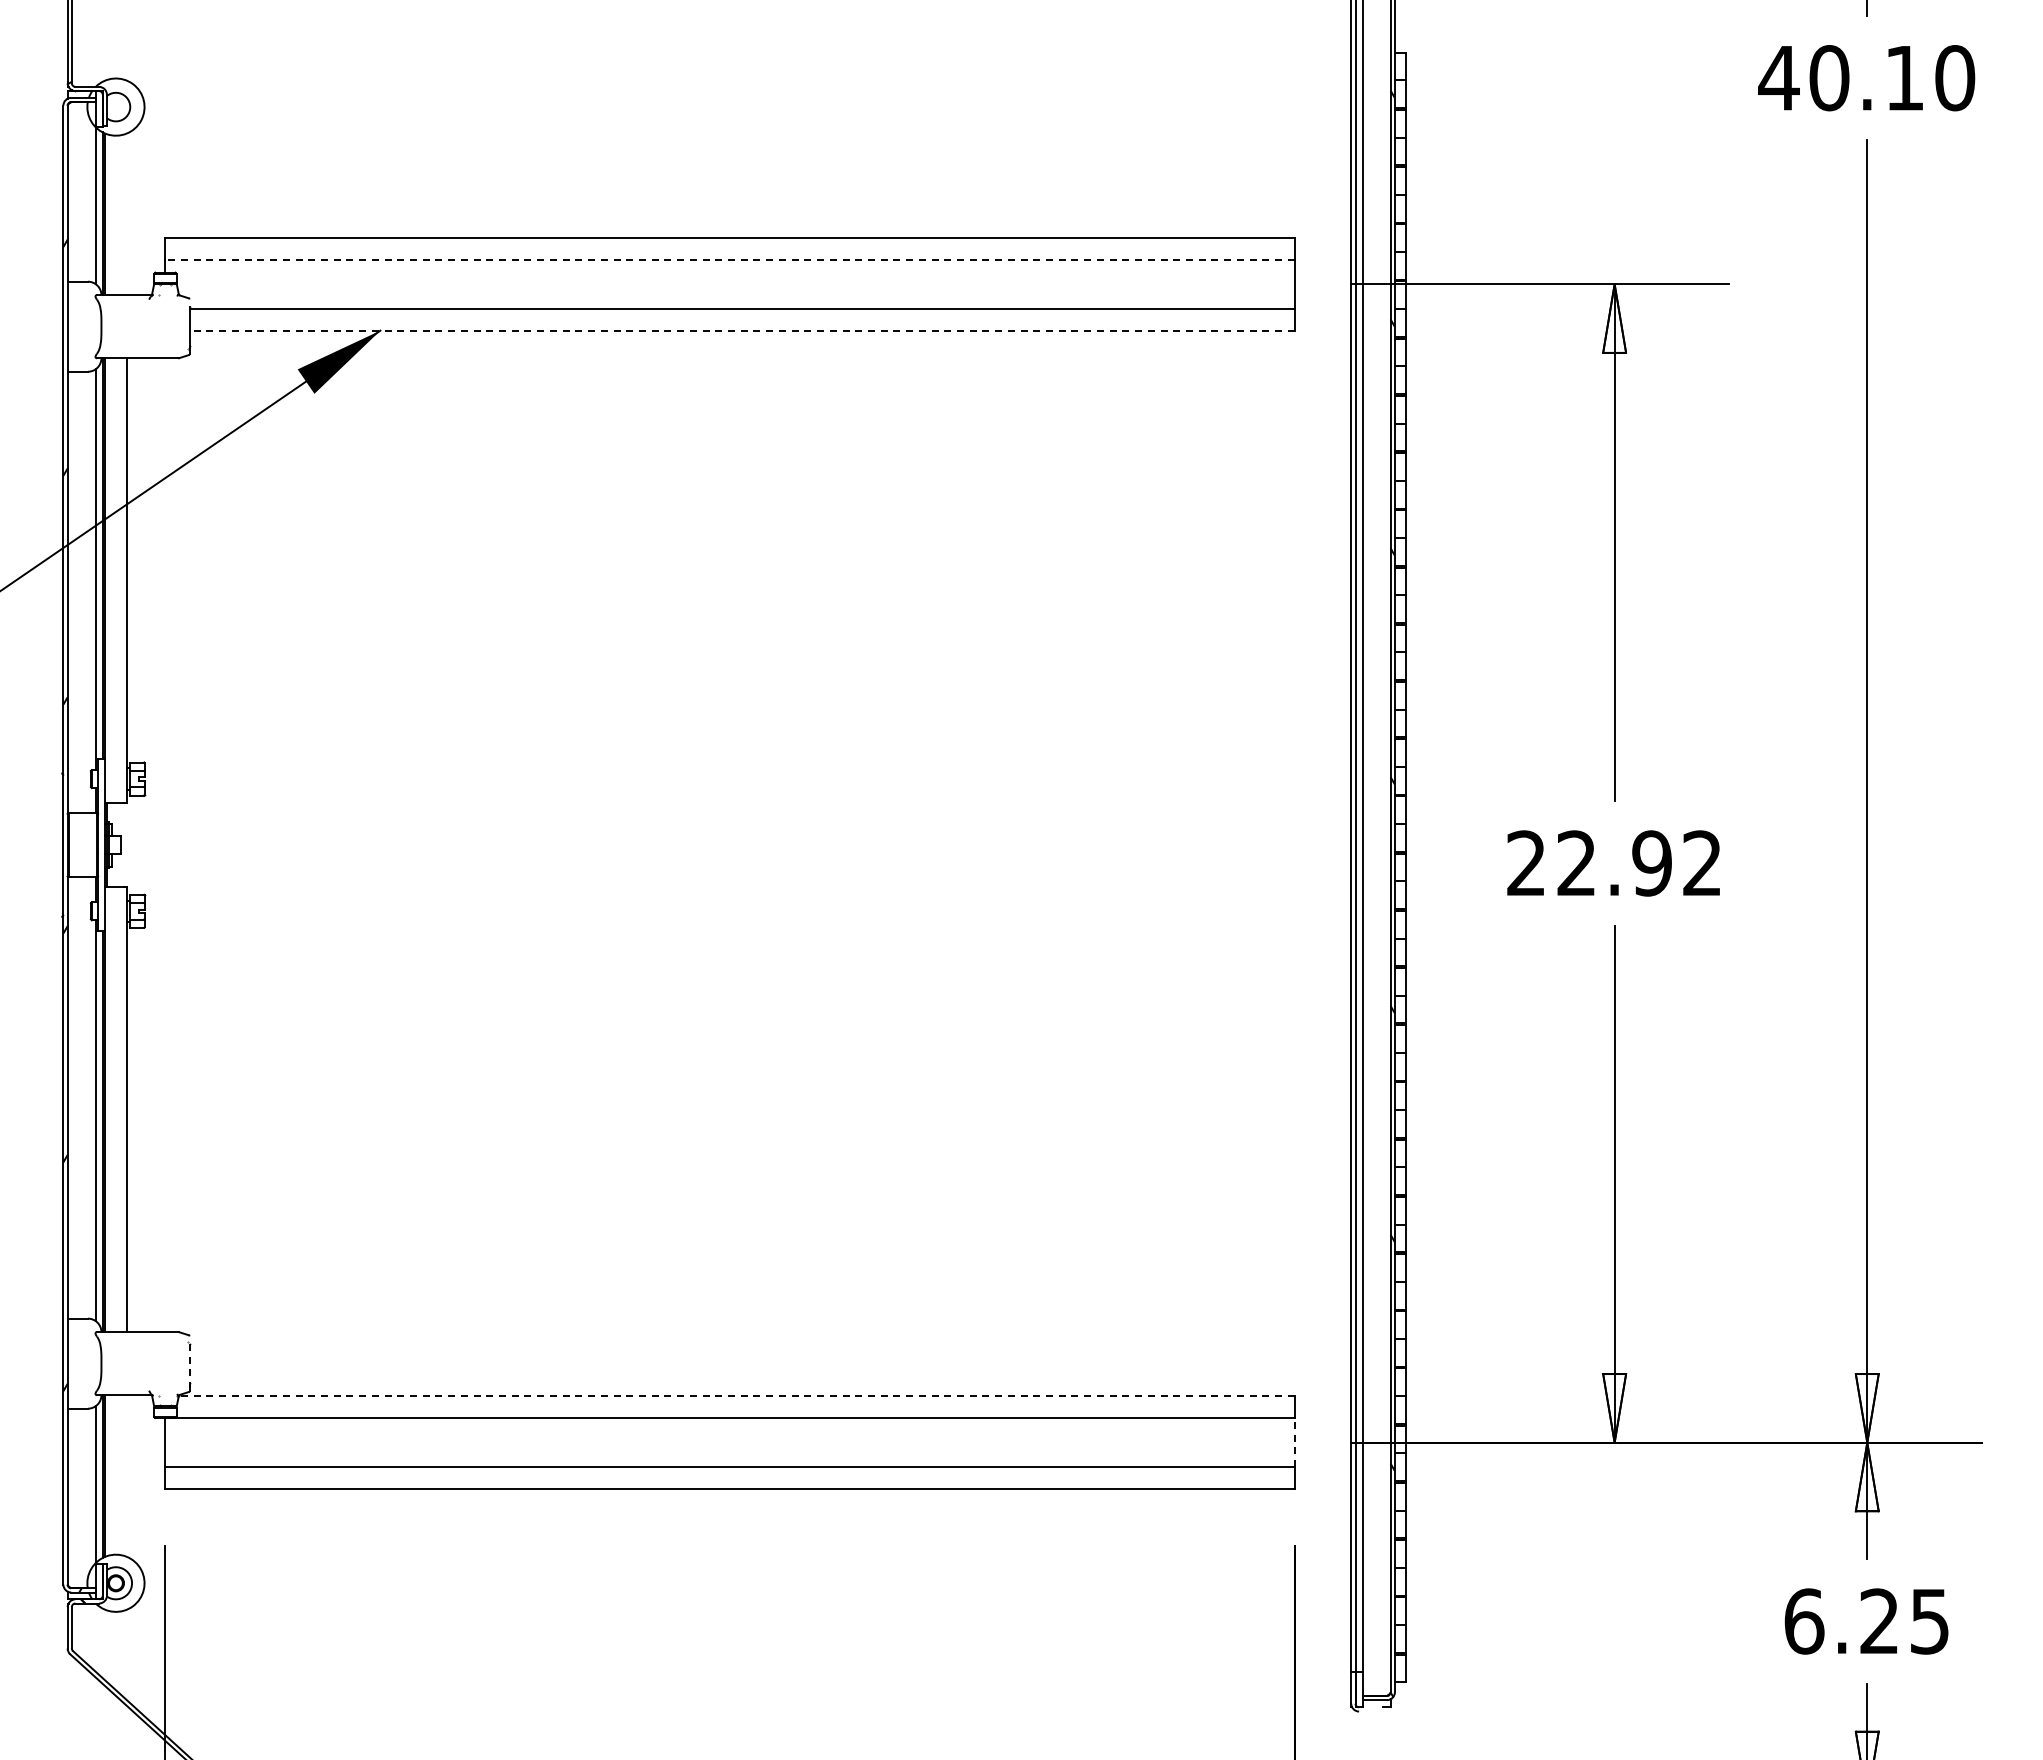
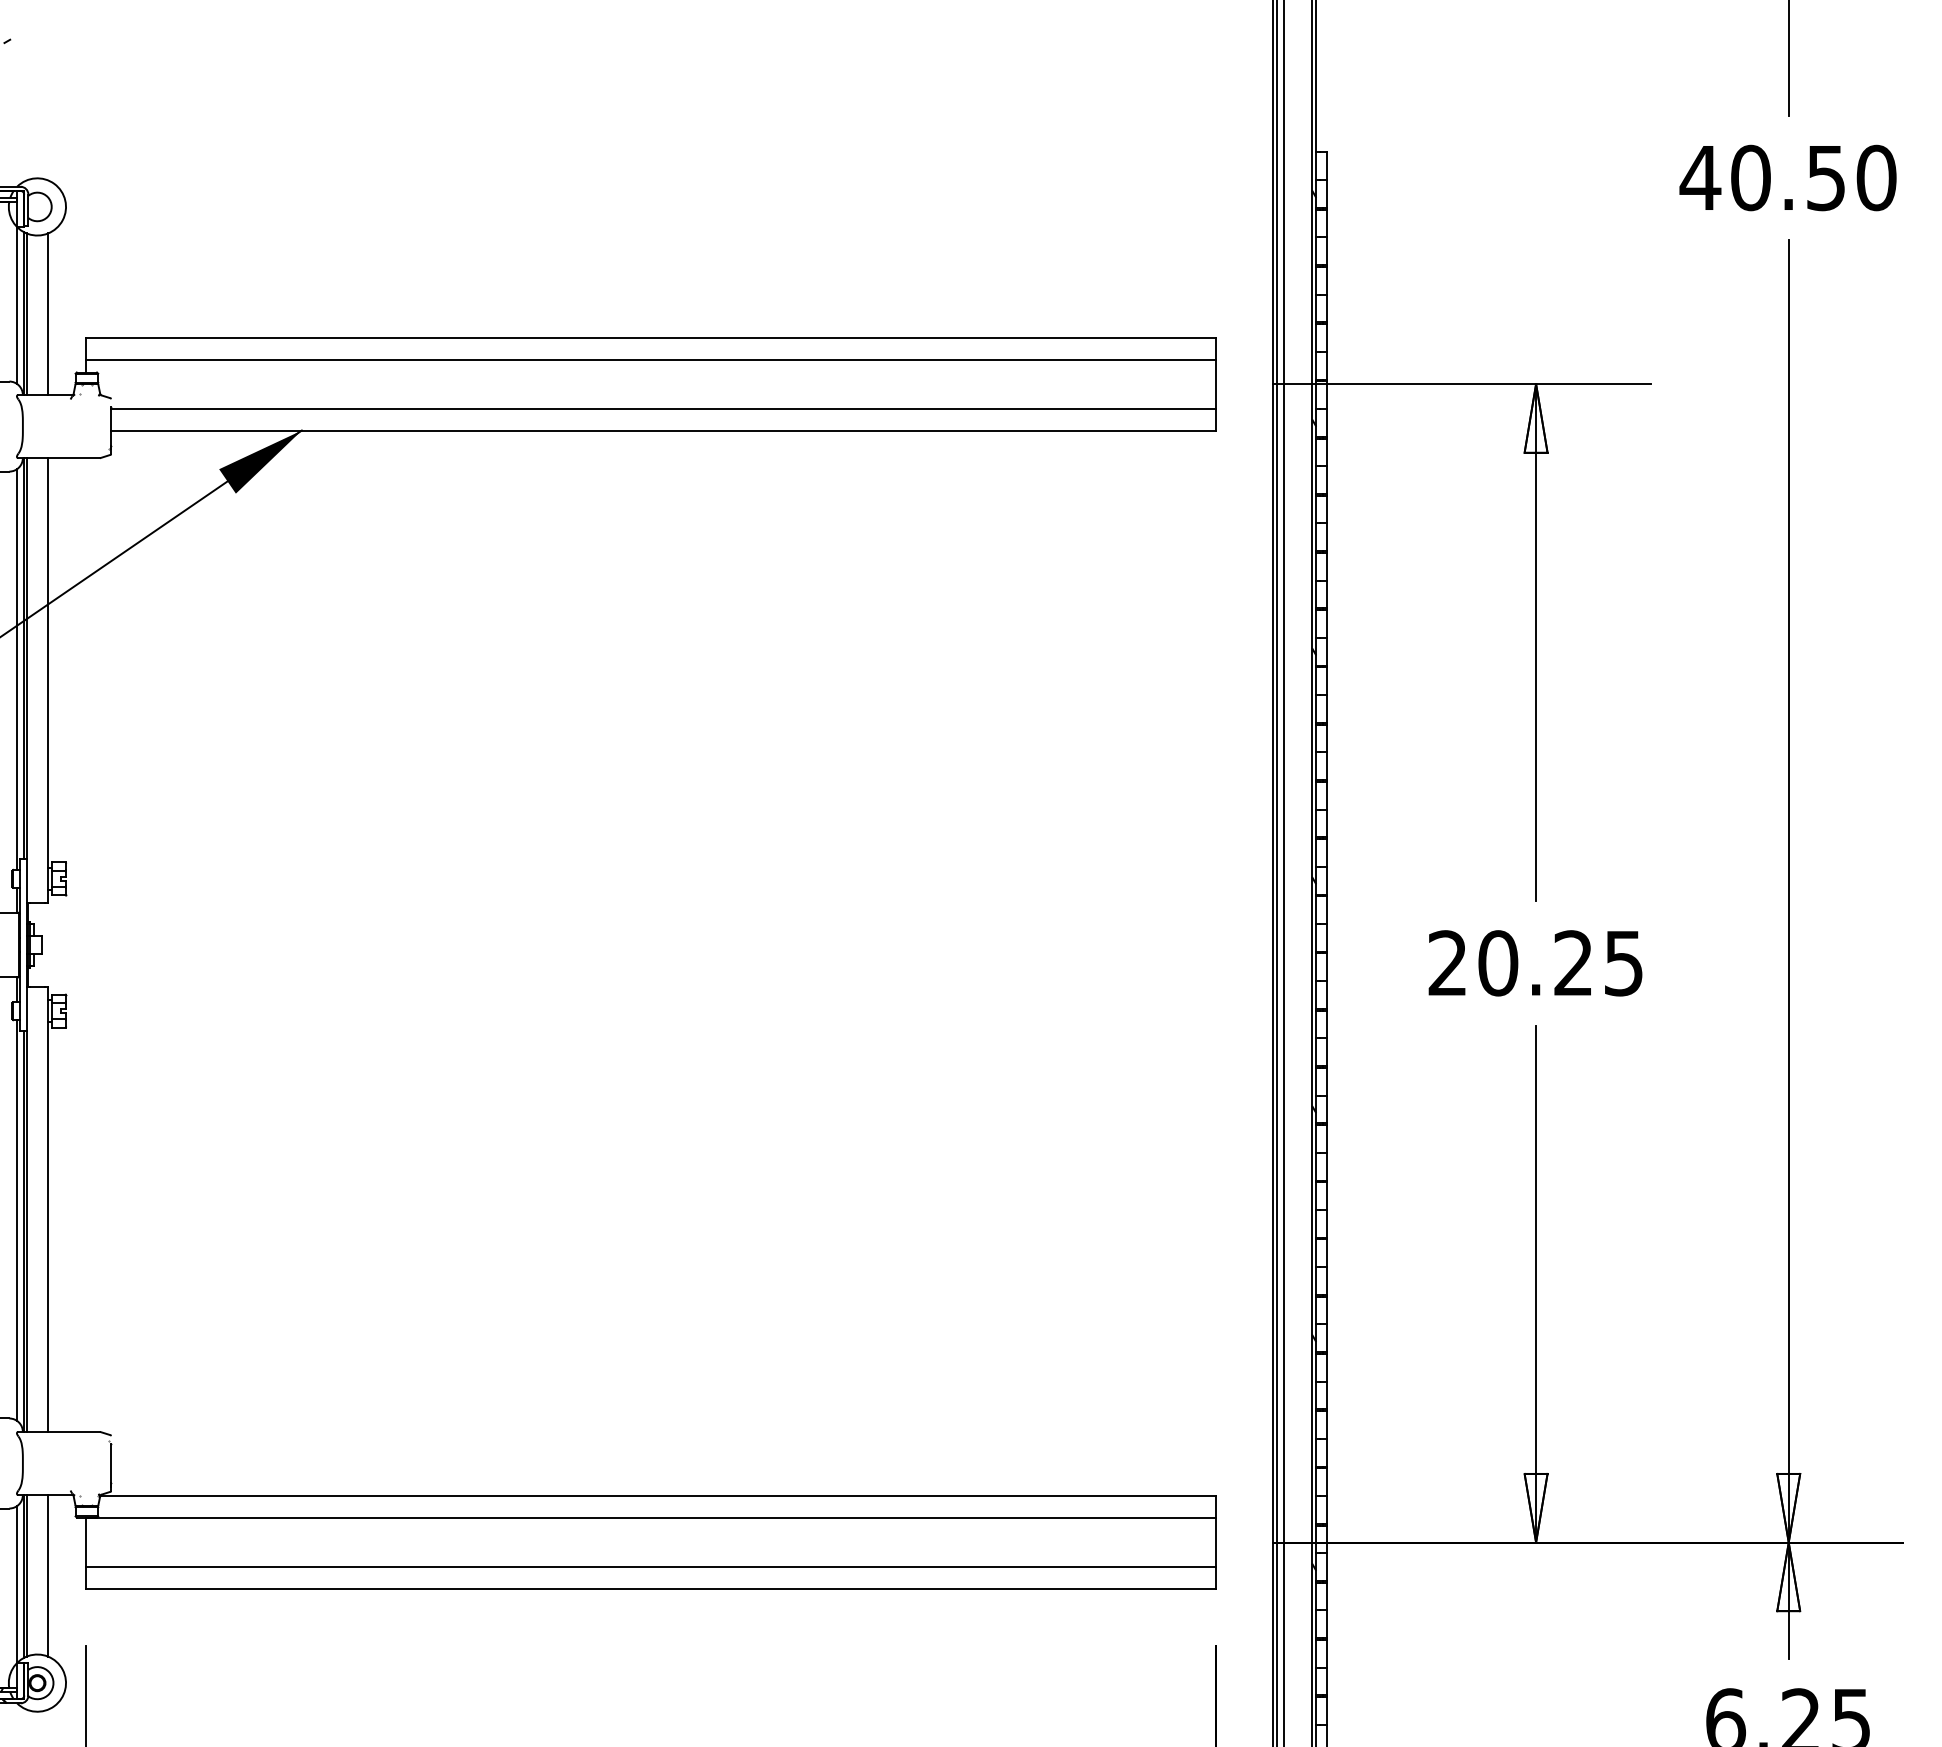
text: (1904, 78) -> (1825, 178), 40.10 -> 40.50
line: (126, 214) -> (47, 314), added
line: (729, 259) -> (650, 359), dashed -> solid
line: (742, 330) -> (663, 430), dashed -> solid
text: (1638, 863) -> (1559, 963), 22.92 -> 20.25
line: (189, 1363) -> (110, 1463), dashed -> solid
line: (736, 1396) -> (657, 1496), dashed -> solid
line: (1294, 1442) -> (1215, 1542), dashed -> solid
line: (126, 1475) -> (47, 1575), added

